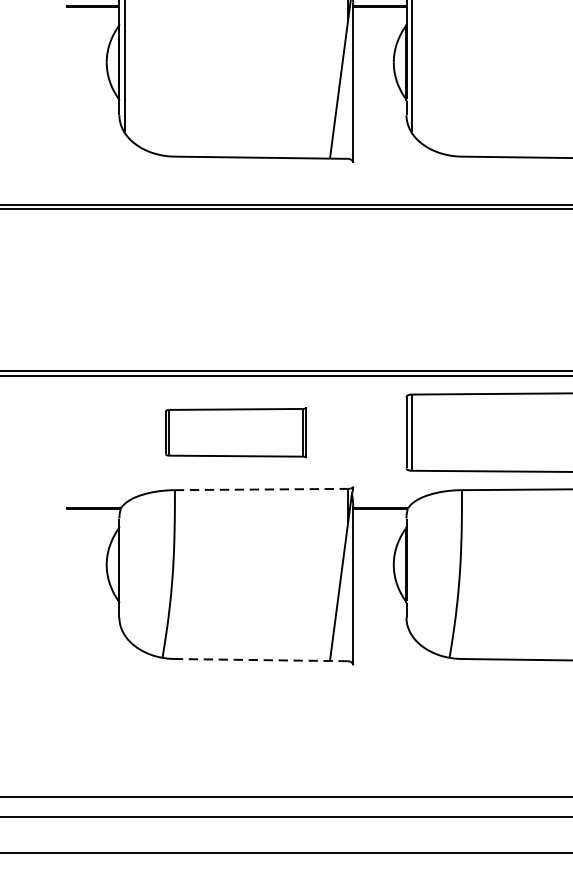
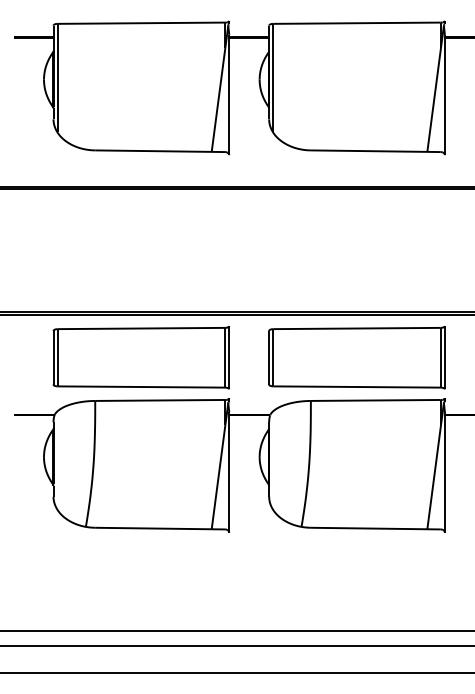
part: (235, 432) -> (140, 357), size x1.67
line: (261, 489) -> (160, 400), dashed -> solid
line: (261, 659) -> (160, 528), dashed -> solid

